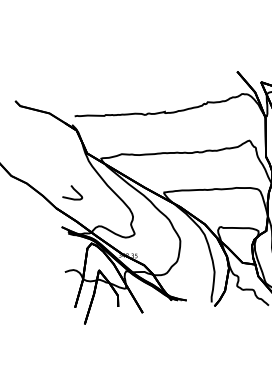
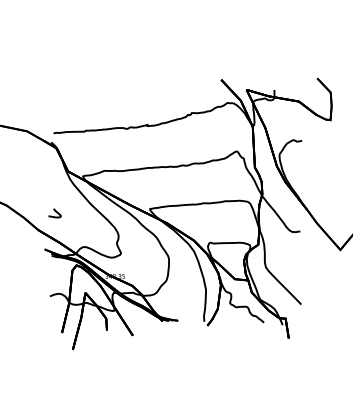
part: (72, 193) -> (54, 213), size x0.6

